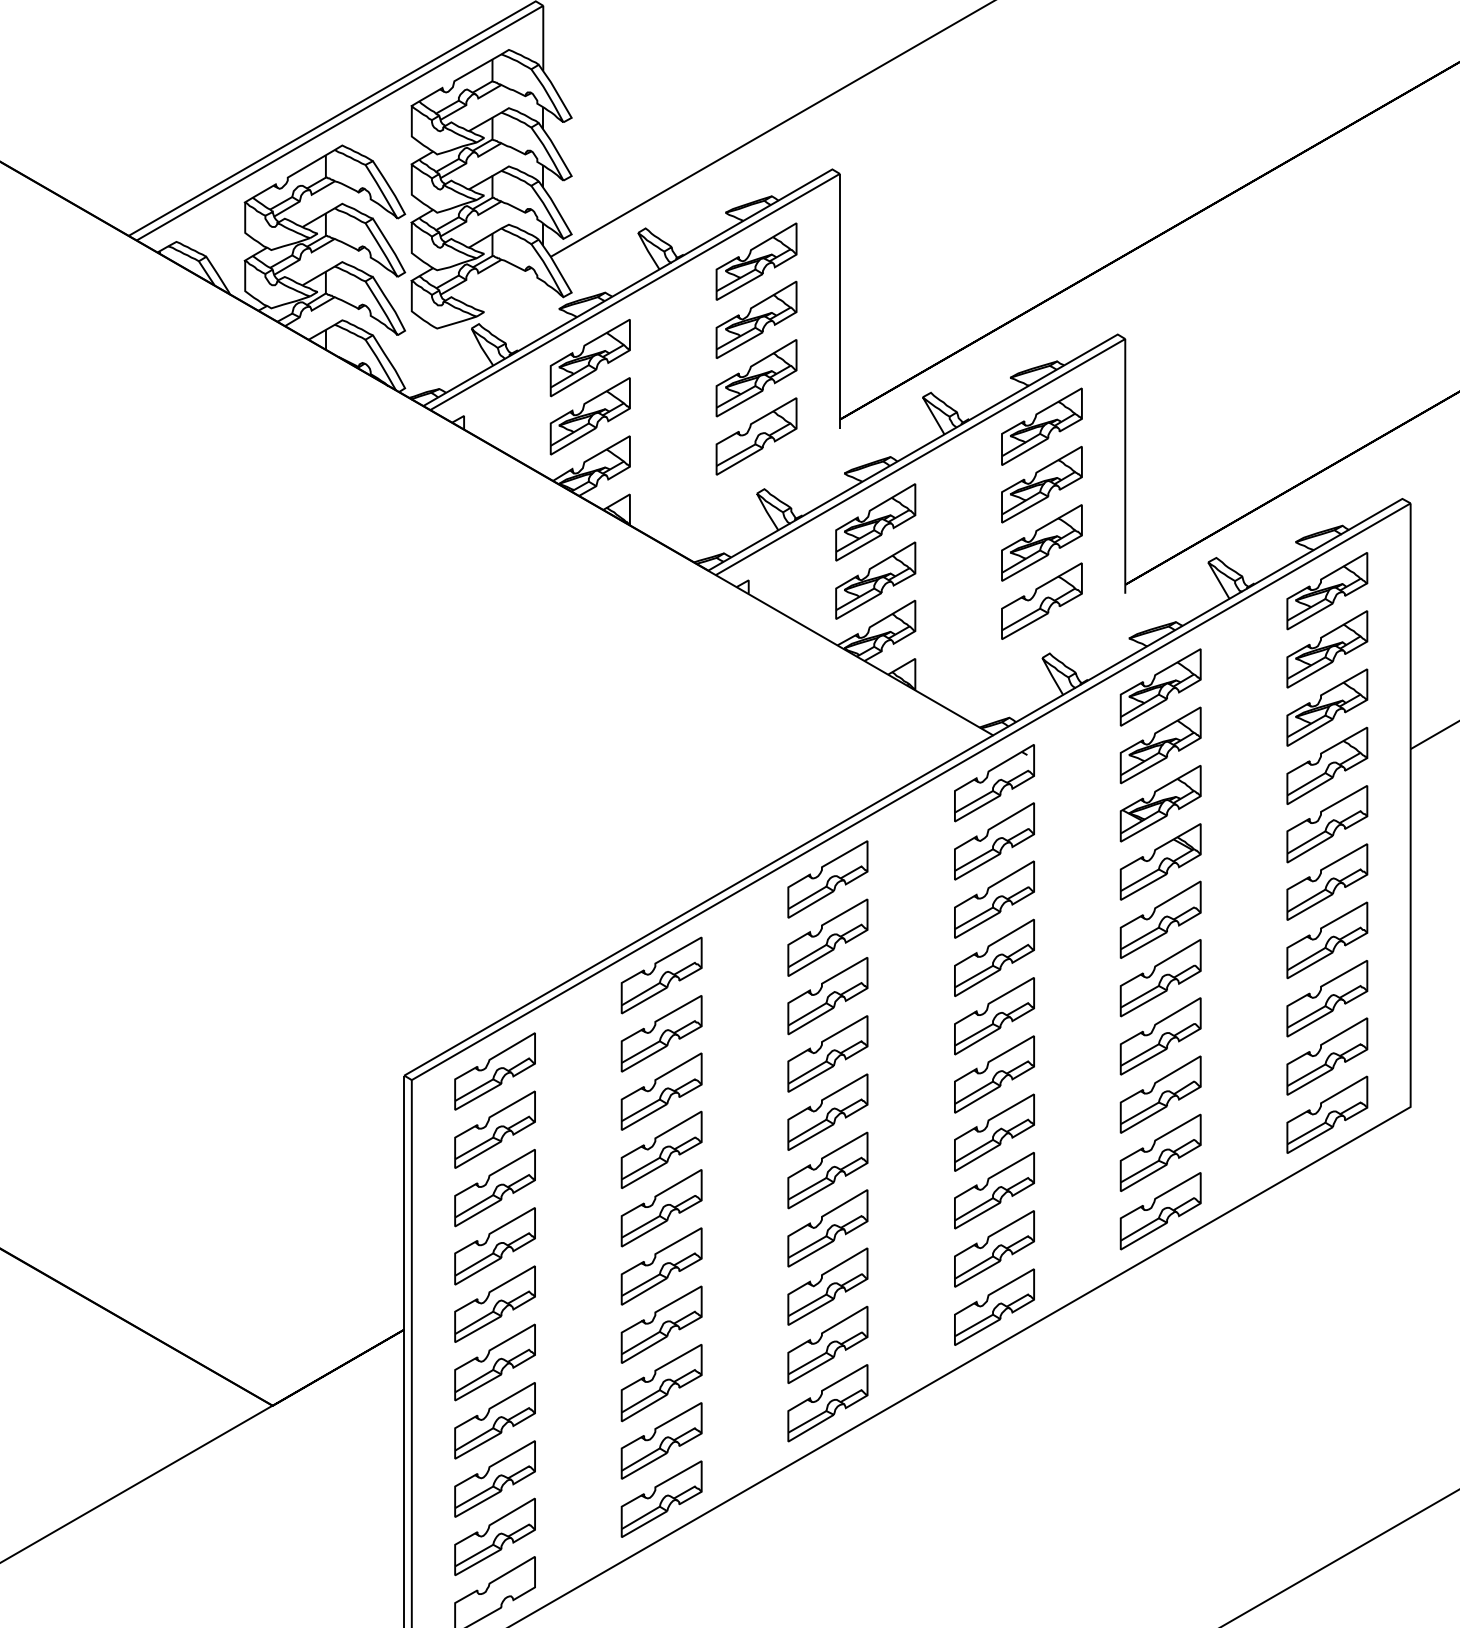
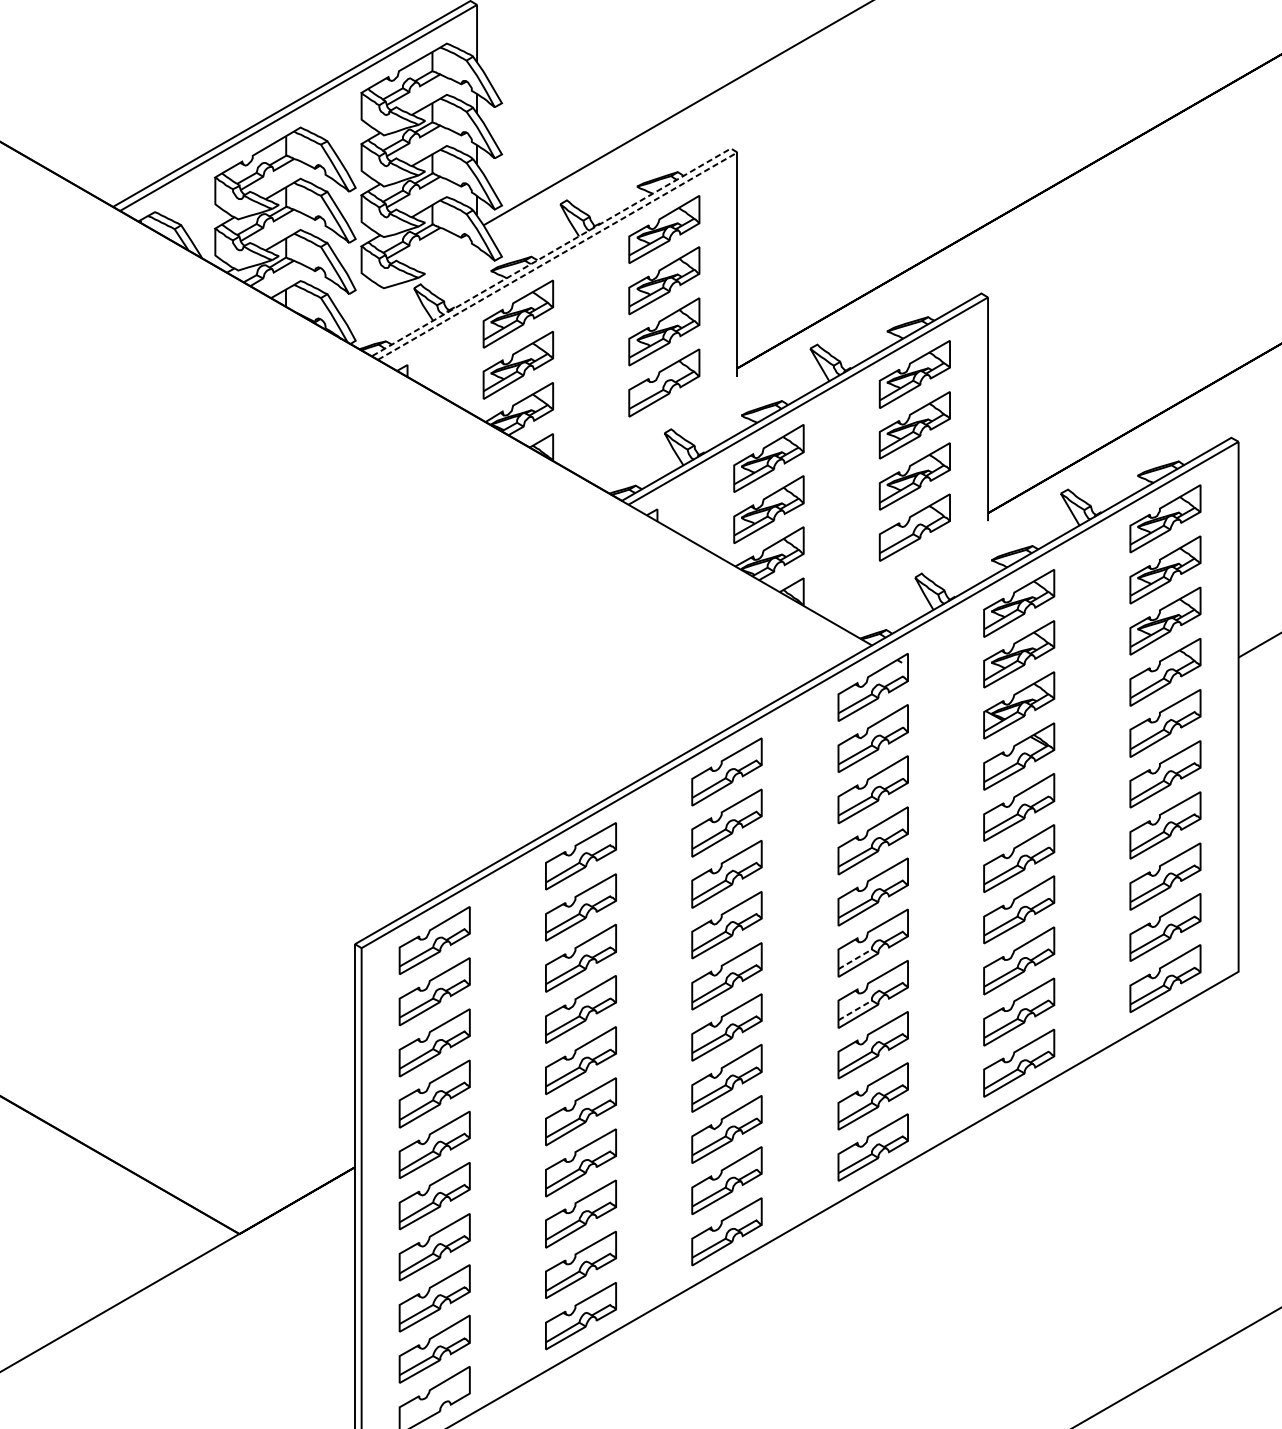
line: (835, 171) -> (733, 150), solid -> dashed
line: (974, 1092) -> (855, 959), solid -> dashed
line: (974, 1150) -> (855, 1009), solid -> dashed

